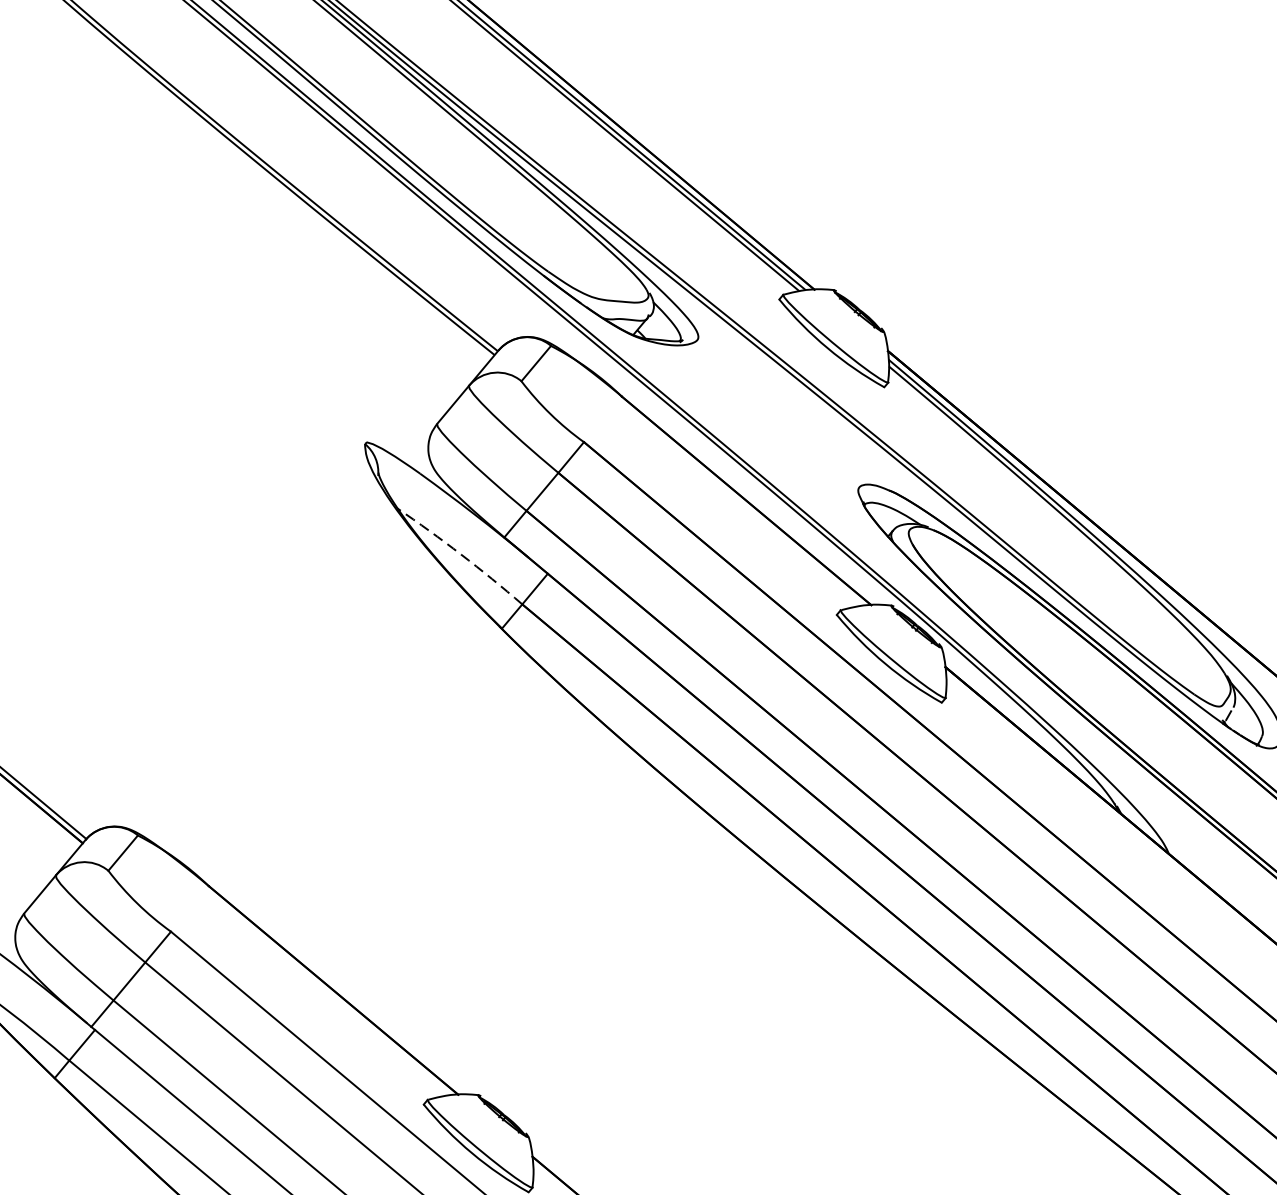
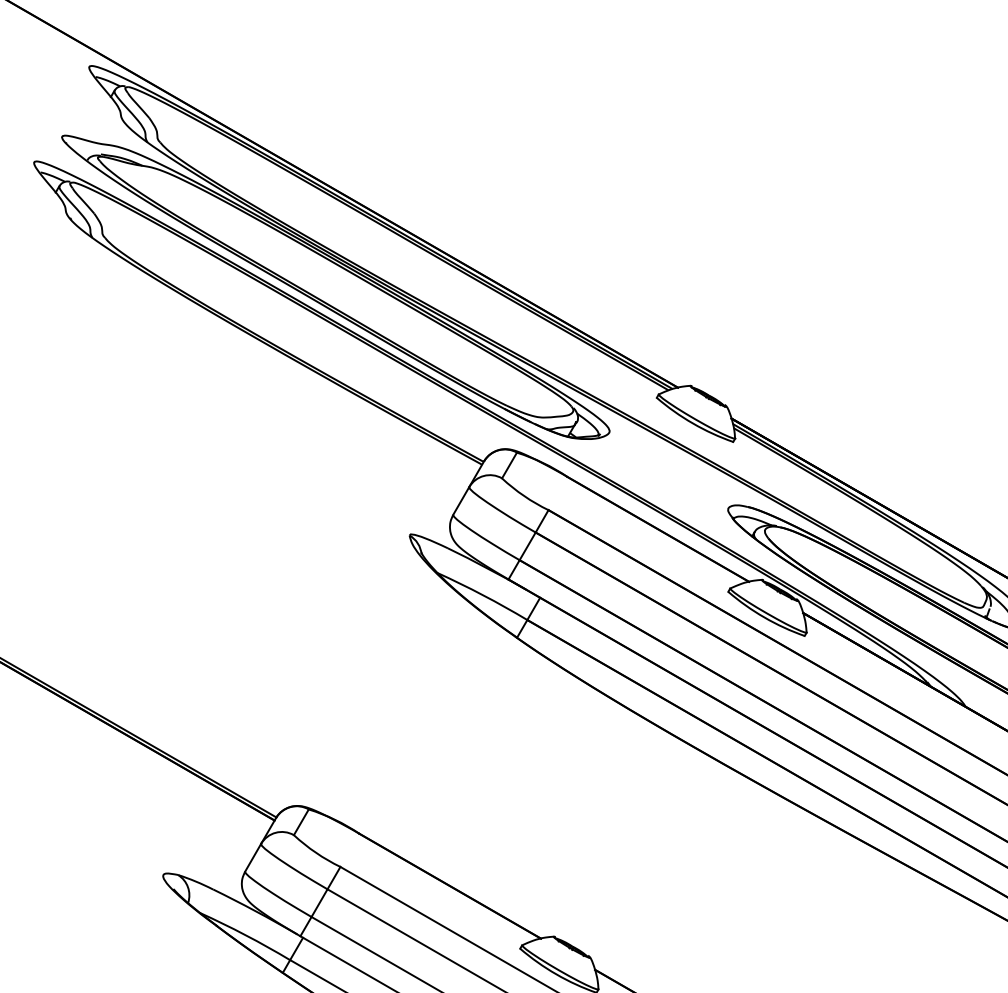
arc: (460, 554) -> (482, 595), dashed -> solid

